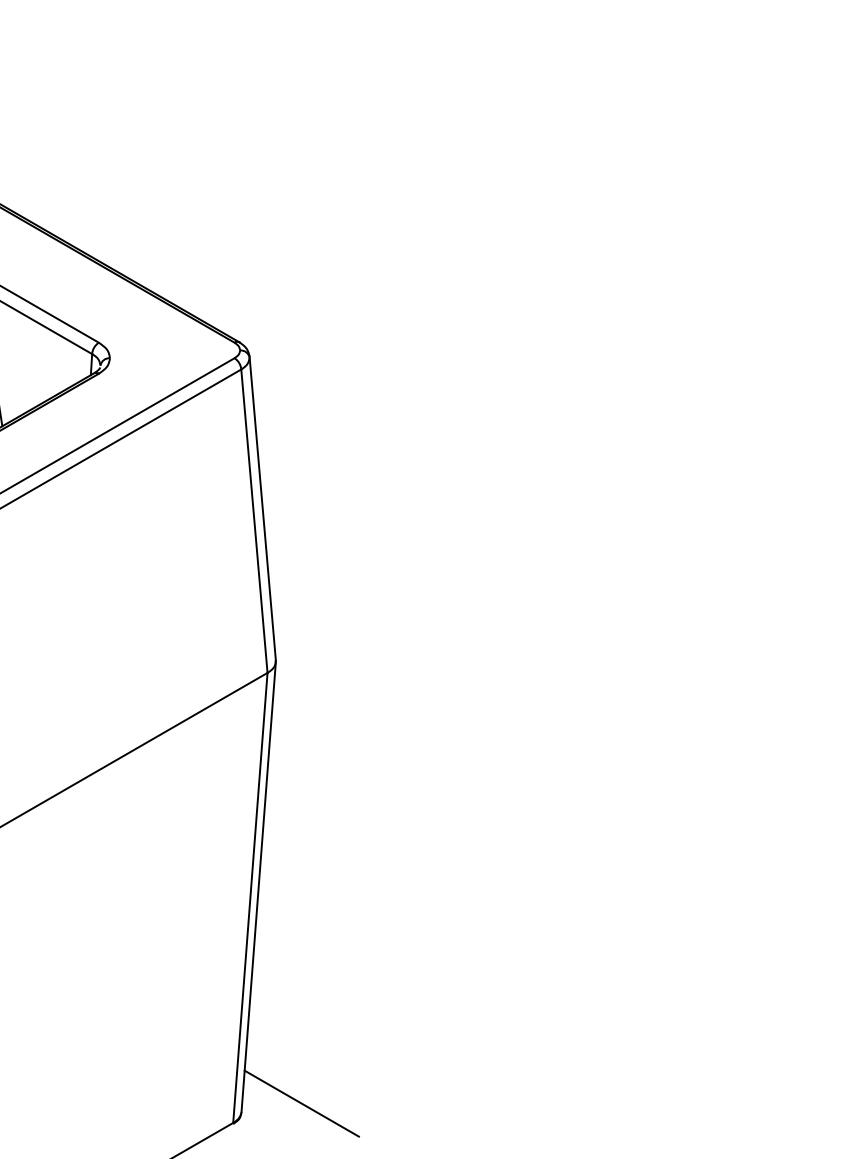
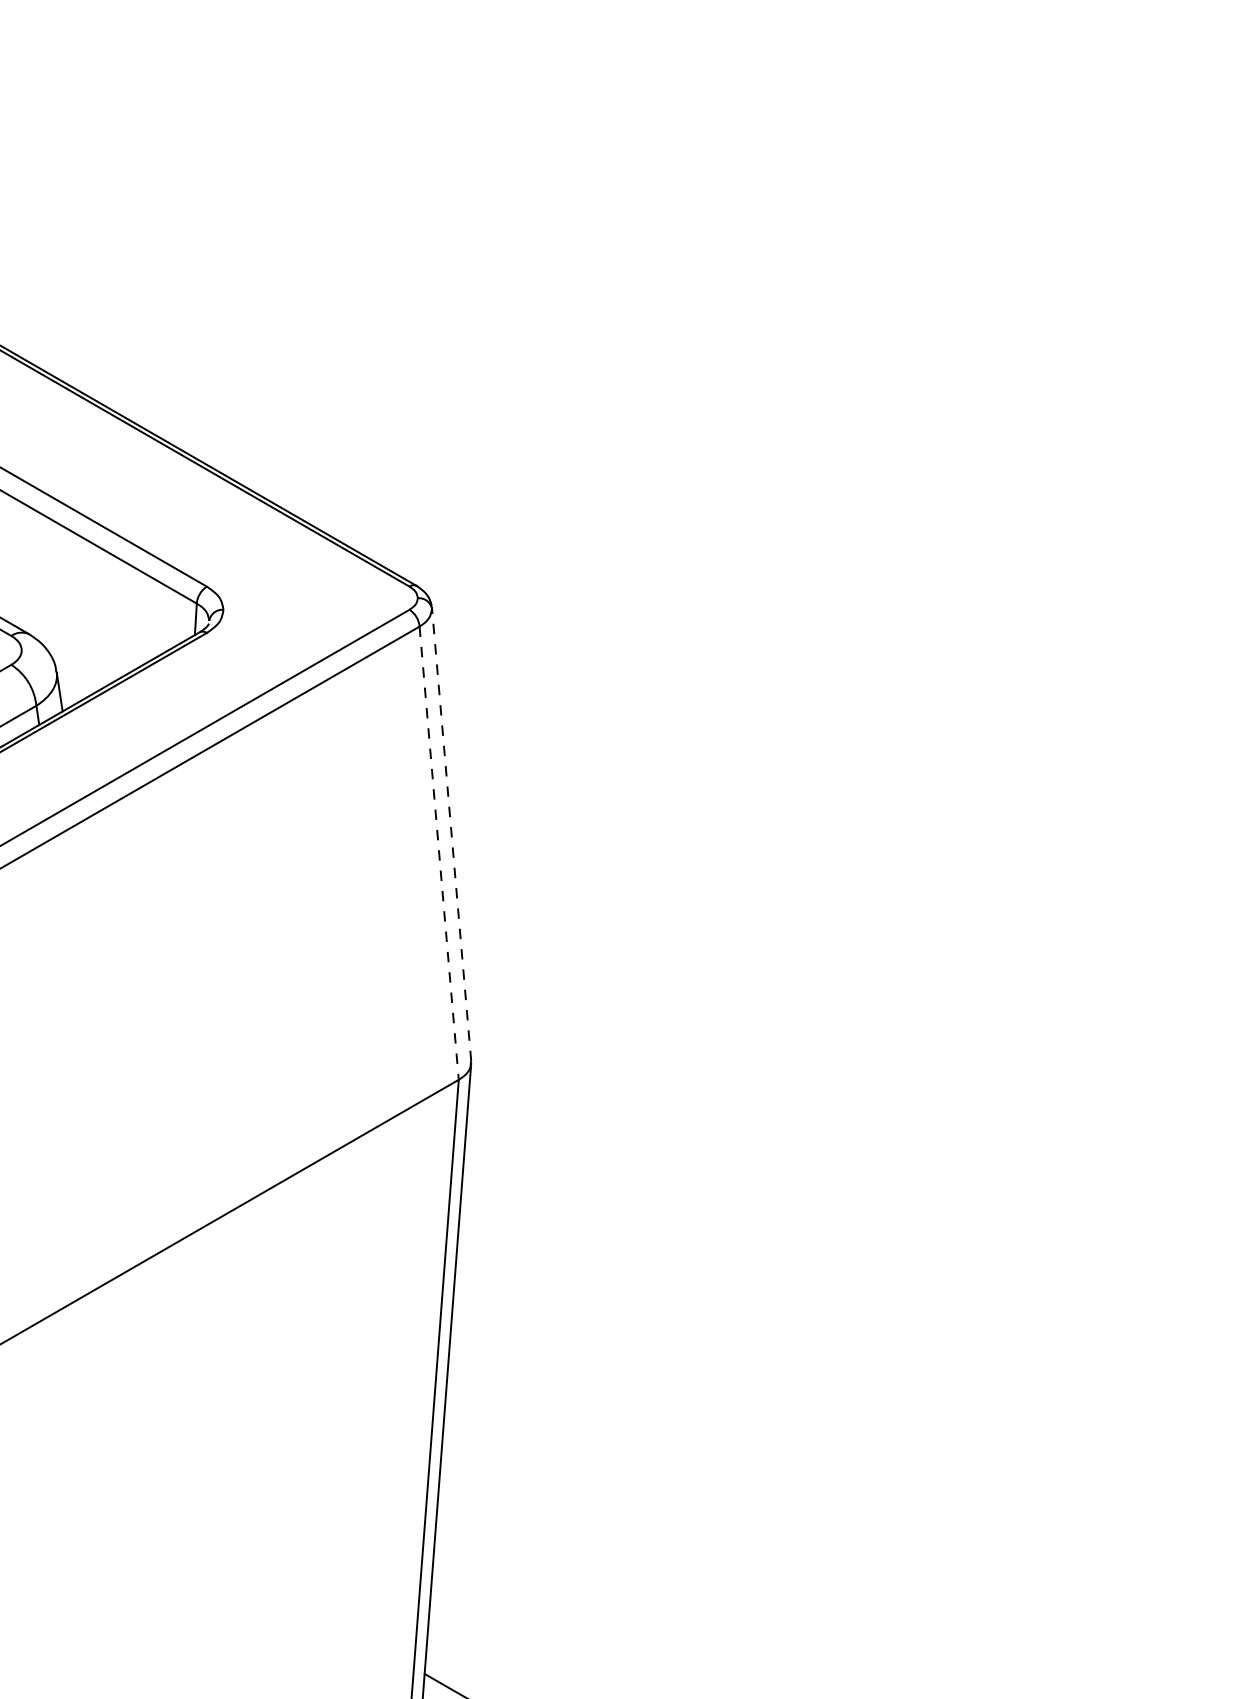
line: (262, 508) -> (451, 834), solid -> dashed
line: (254, 521) -> (439, 853), solid -> dashed

